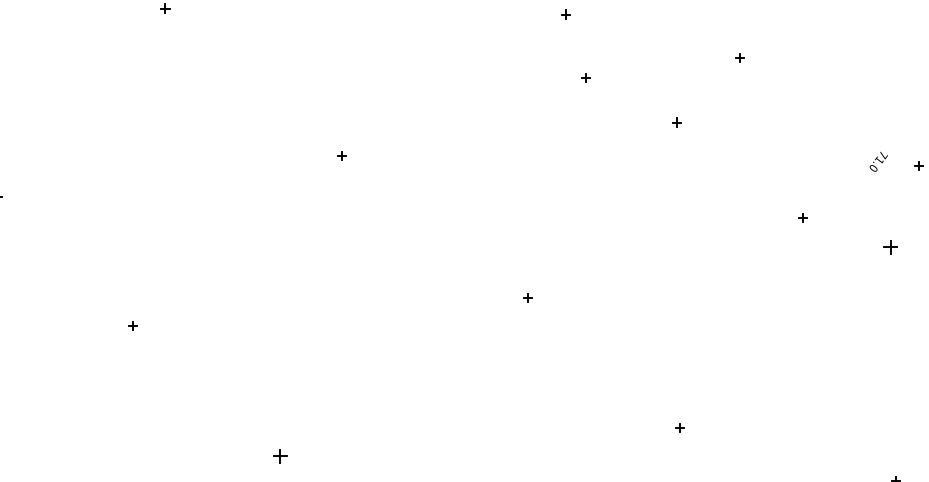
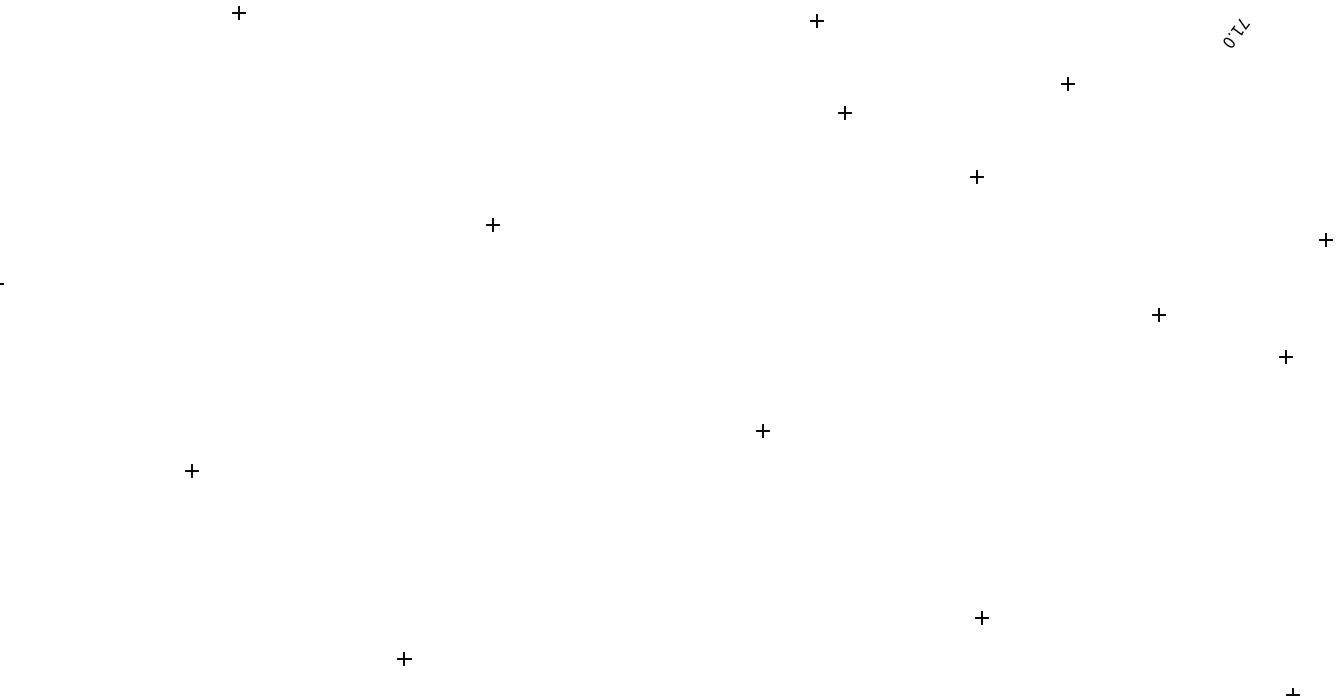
text: (878, 161) -> (1236, 32), moved
part: (890, 247) -> (1285, 357), size x0.62
part: (279, 456) -> (403, 658), size x0.62

